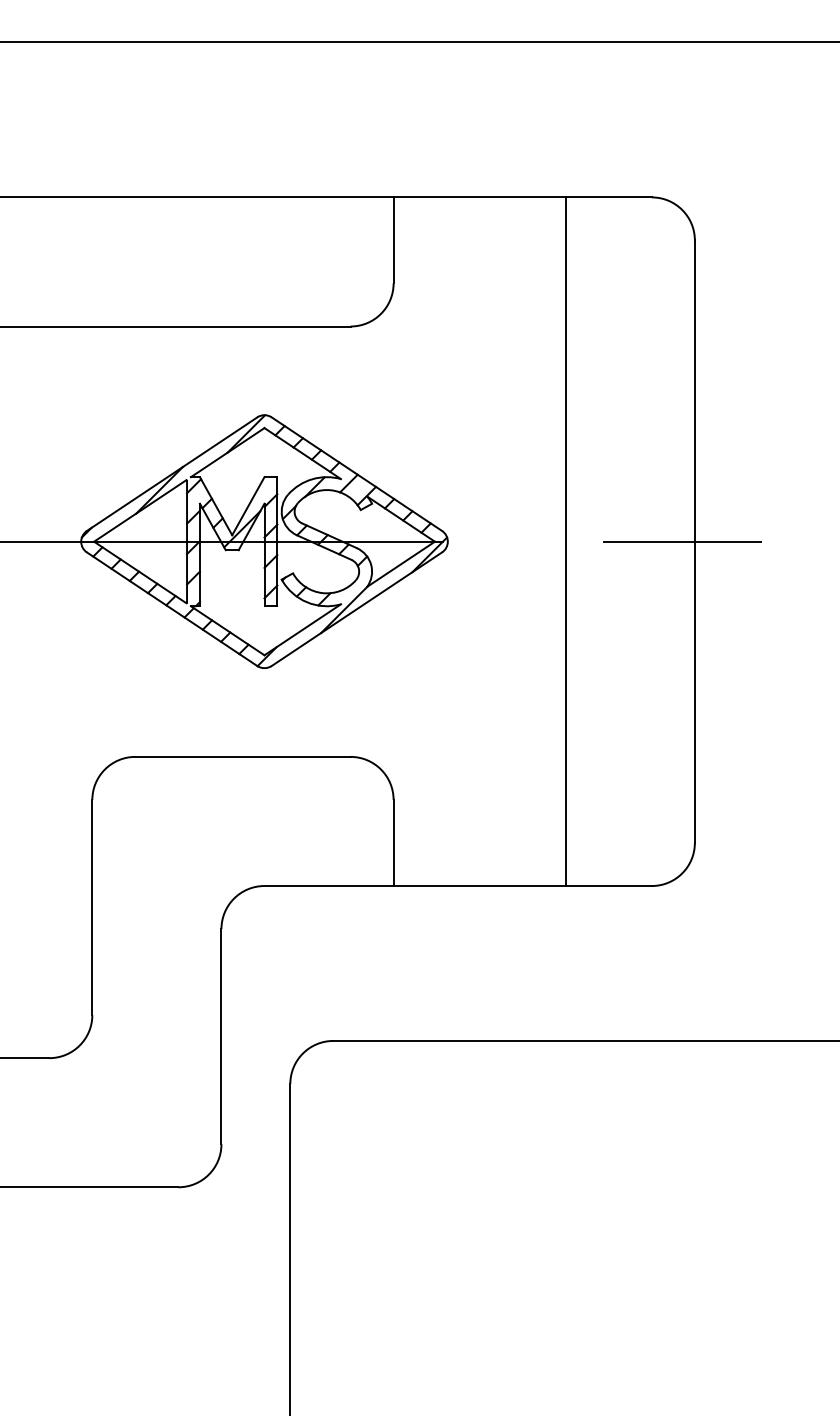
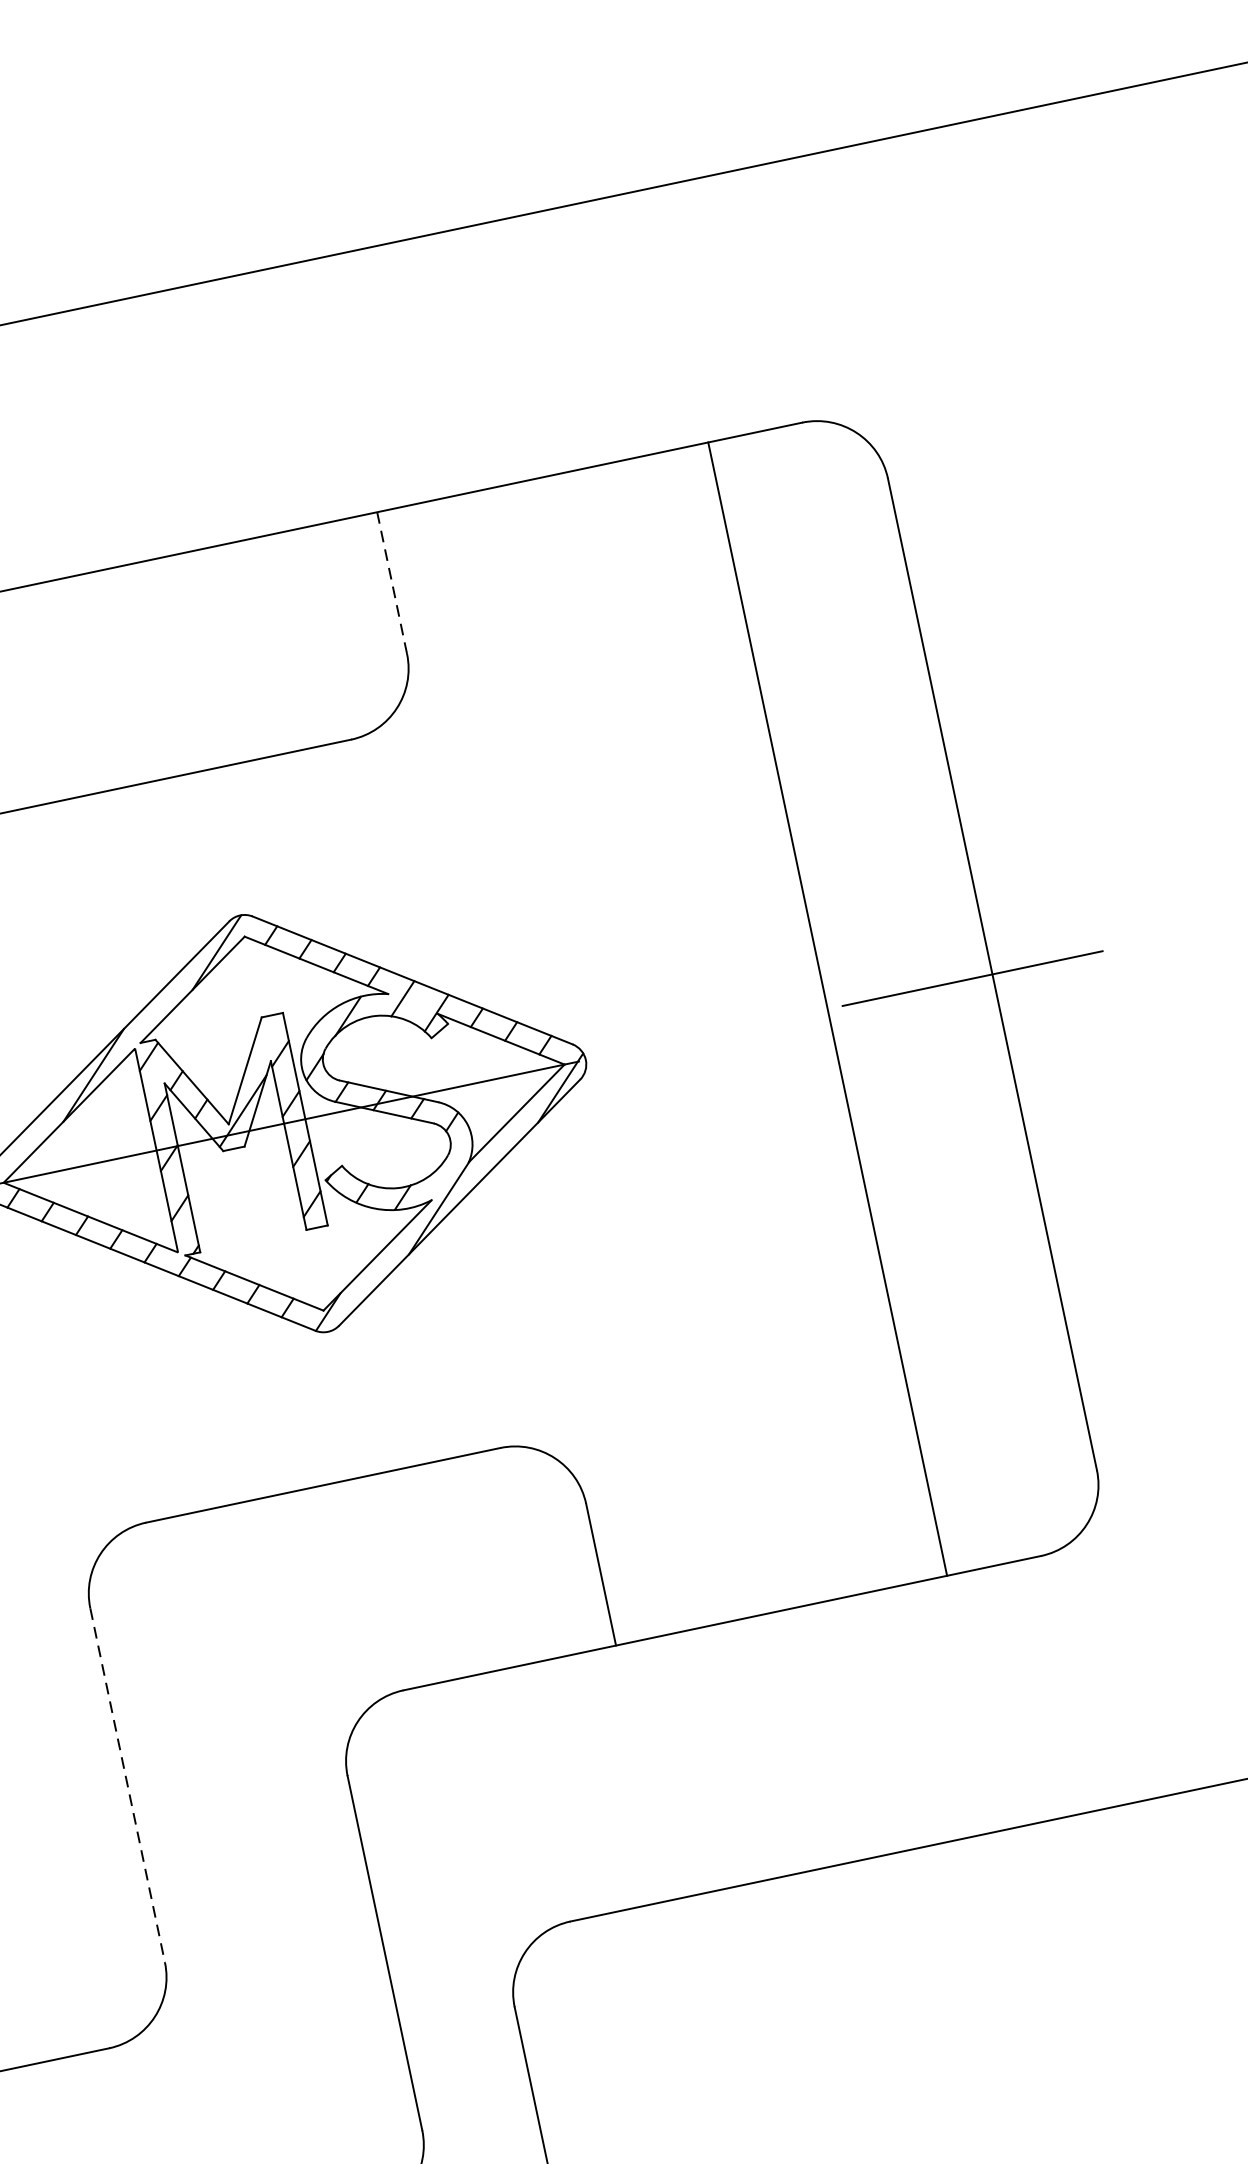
line: (393, 239) -> (391, 581), solid -> dashed
line: (565, 541) -> (827, 1008), moved
line: (92, 907) -> (127, 1785), solid -> dashed

